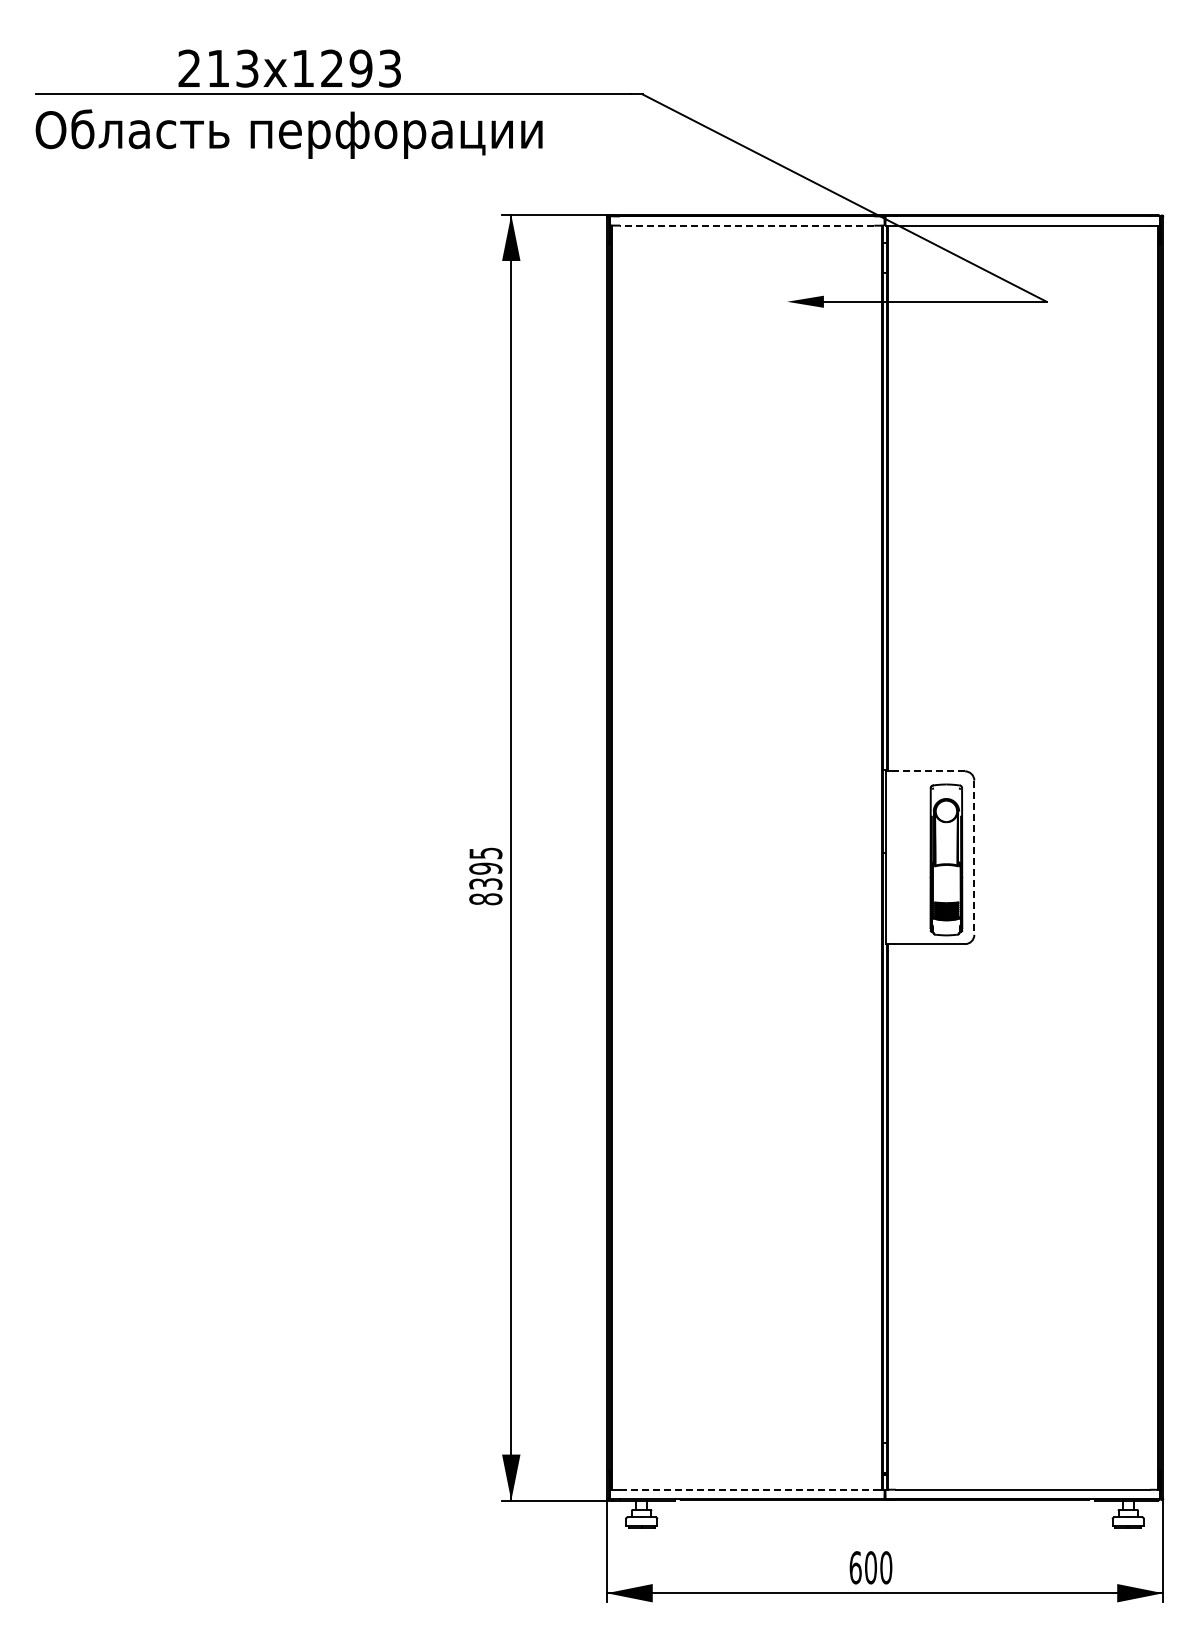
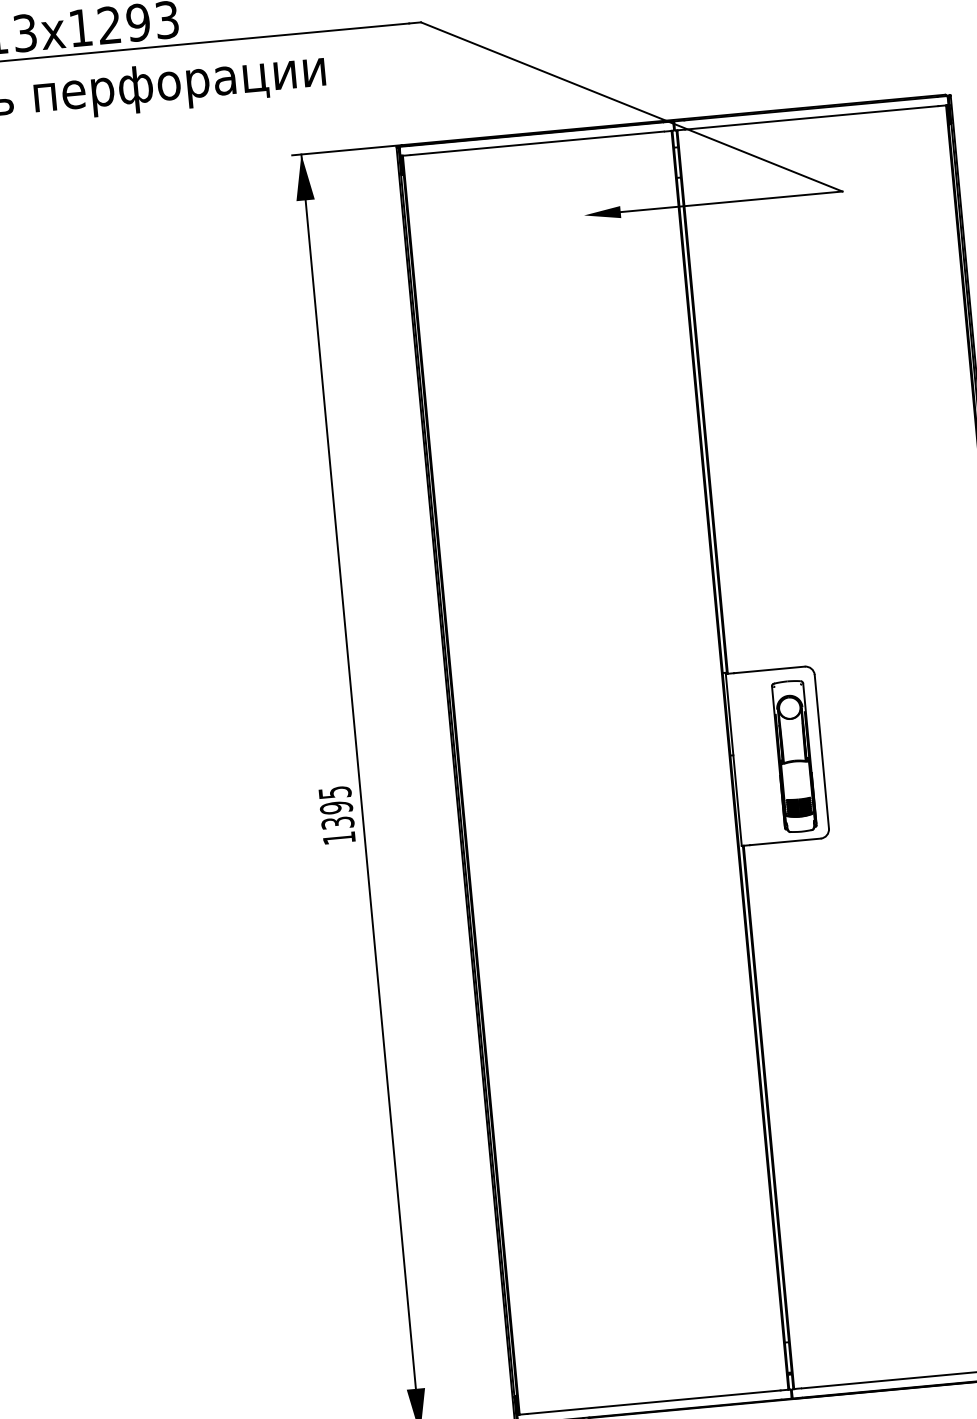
line: (746, 225) -> (536, 143), dashed -> solid
line: (929, 771) -> (769, 670), dashed -> solid
line: (974, 858) -> (822, 752), dashed -> solid
text: (485, 899) -> (338, 838), 8395 -> 1395
line: (747, 1489) -> (654, 1401), dashed -> solid

